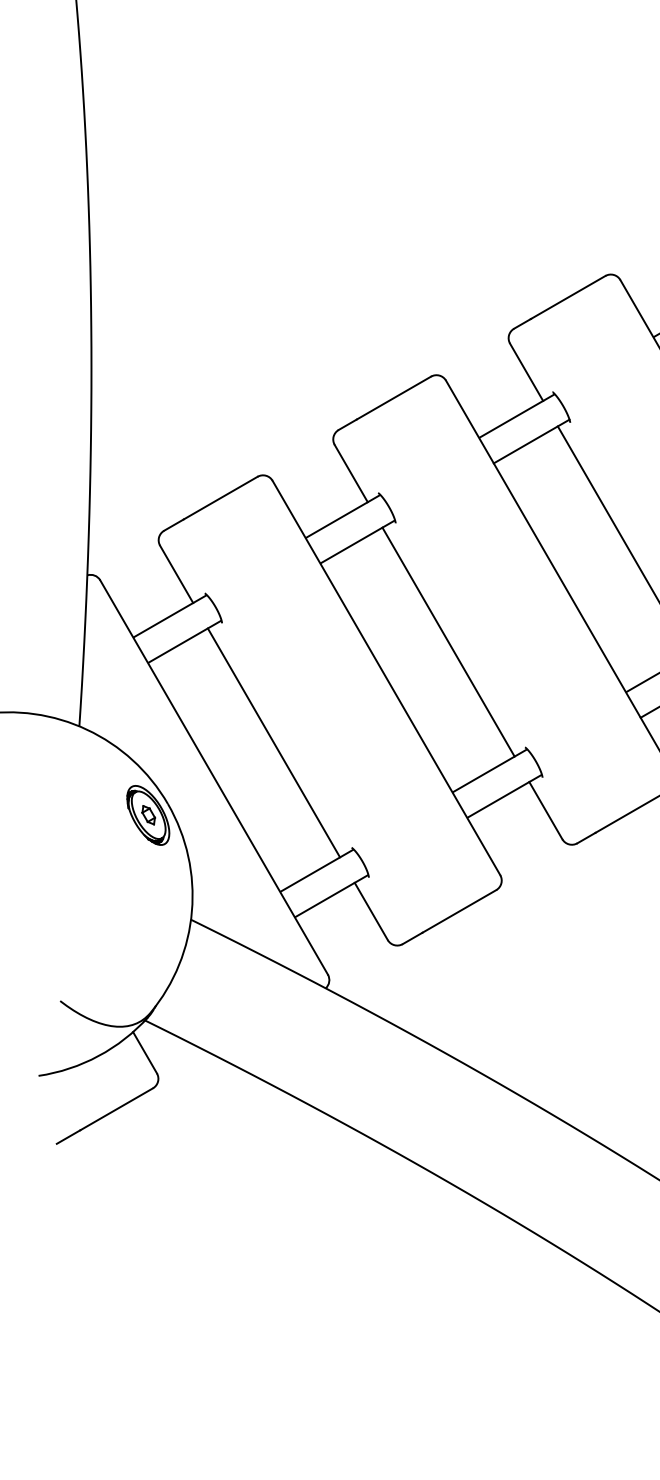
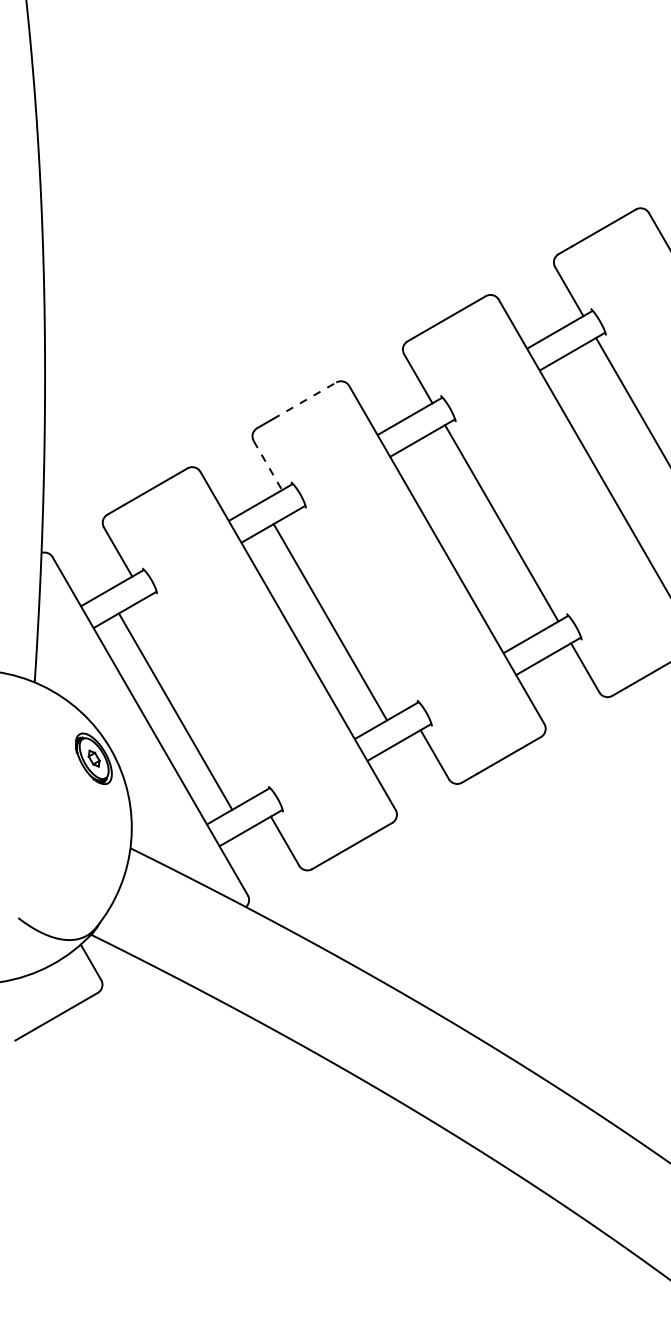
line: (393, 397) -> (304, 400), solid -> dashed
line: (351, 474) -> (268, 466), solid -> dashed
line: (448, 642) -> (330, 622), moved
line: (273, 742) -> (175, 711), moved

